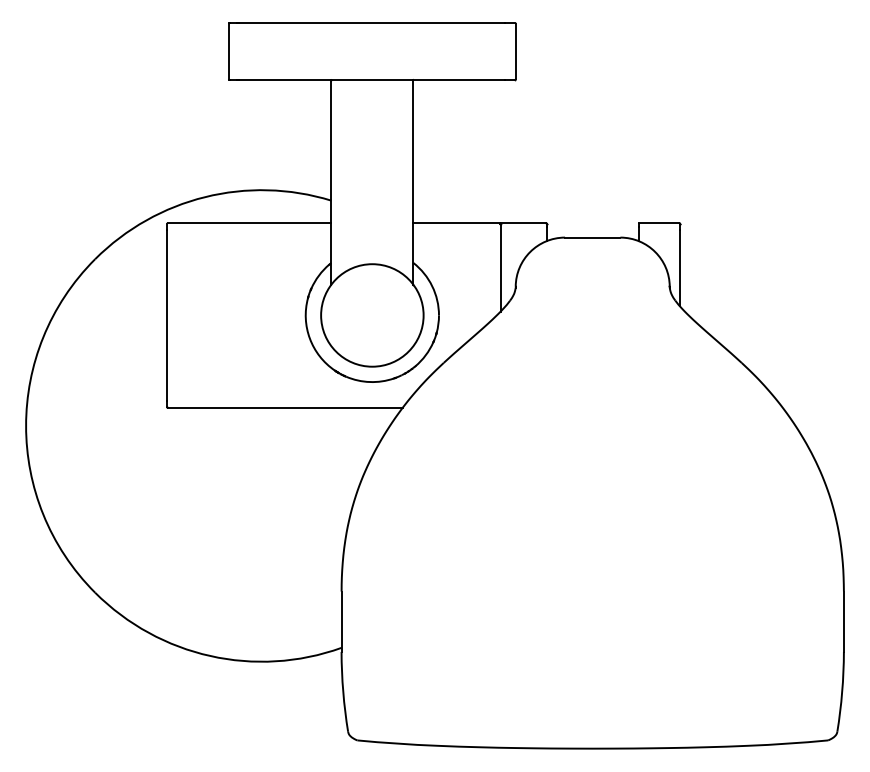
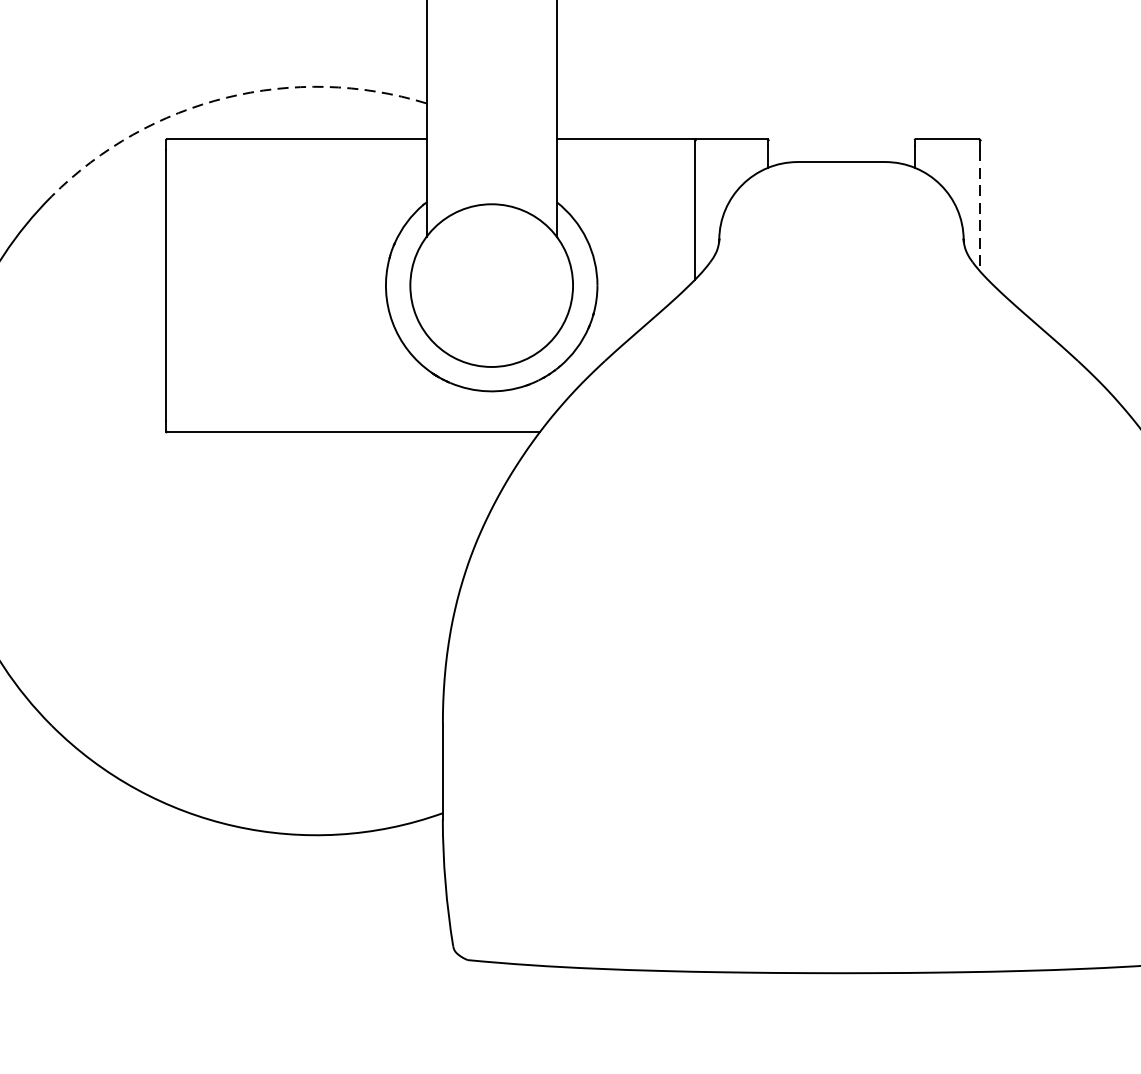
arc: (205, 197) -> (226, 98), solid -> dashed
line: (679, 268) -> (979, 211), solid -> dashed

